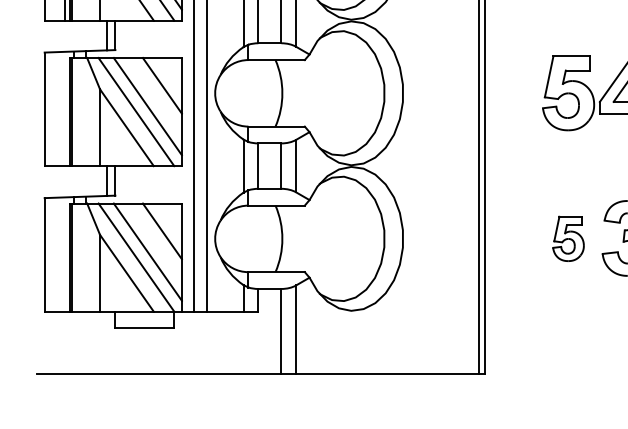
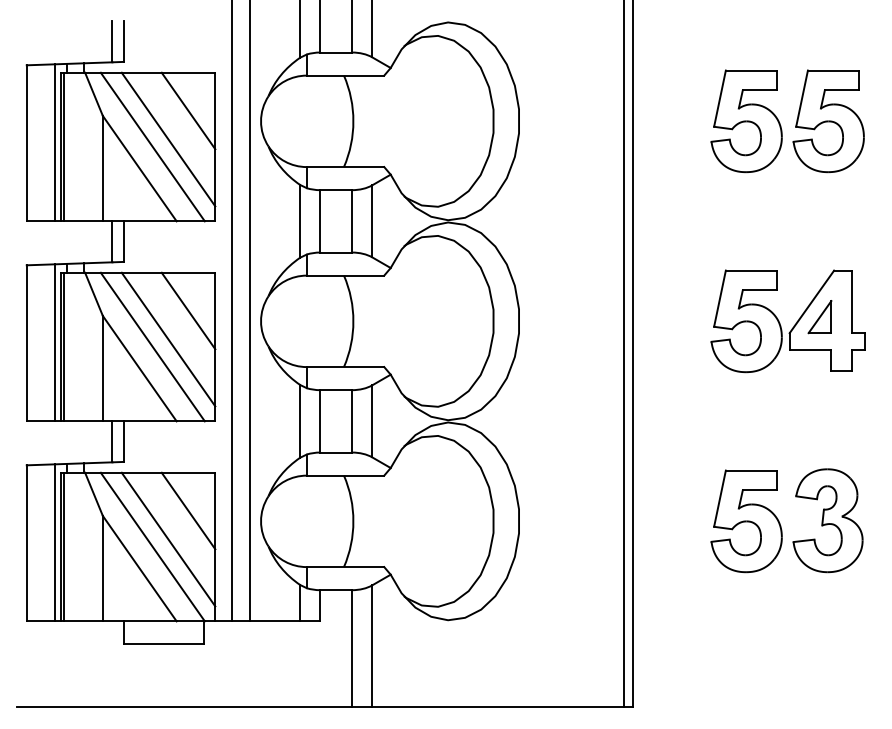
line: (65, 108) -> (55, 342), added
part: (568, 238) -> (746, 521), size x1.67
line: (65, 254) -> (55, 542), added

